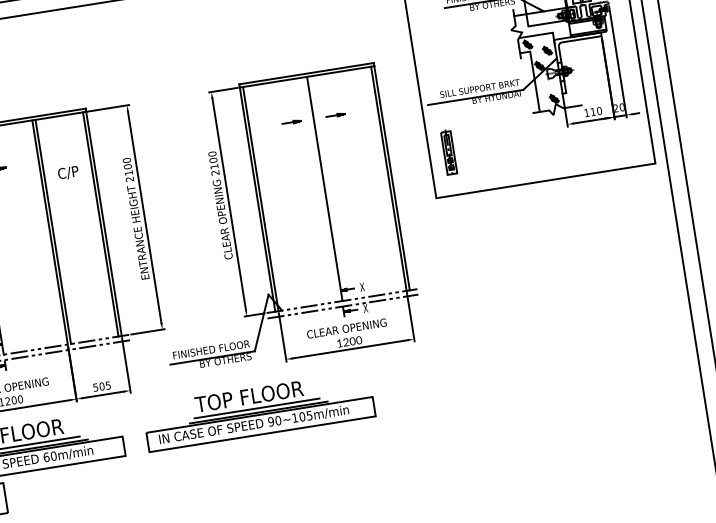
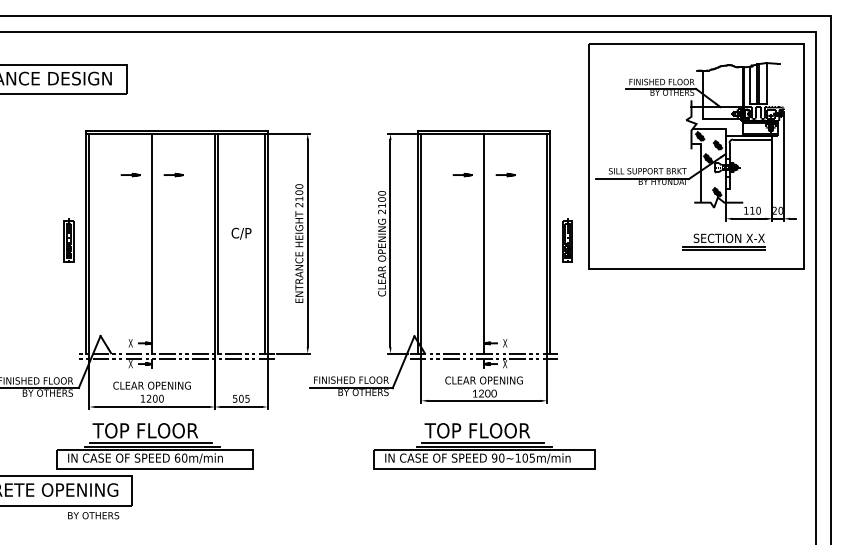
part: (568, 148) -> (723, 241), added
part: (449, 152) -> (567, 240), moved
text: (68, 172) -> (241, 233), moved
part: (258, 411) -> (484, 446), moved

